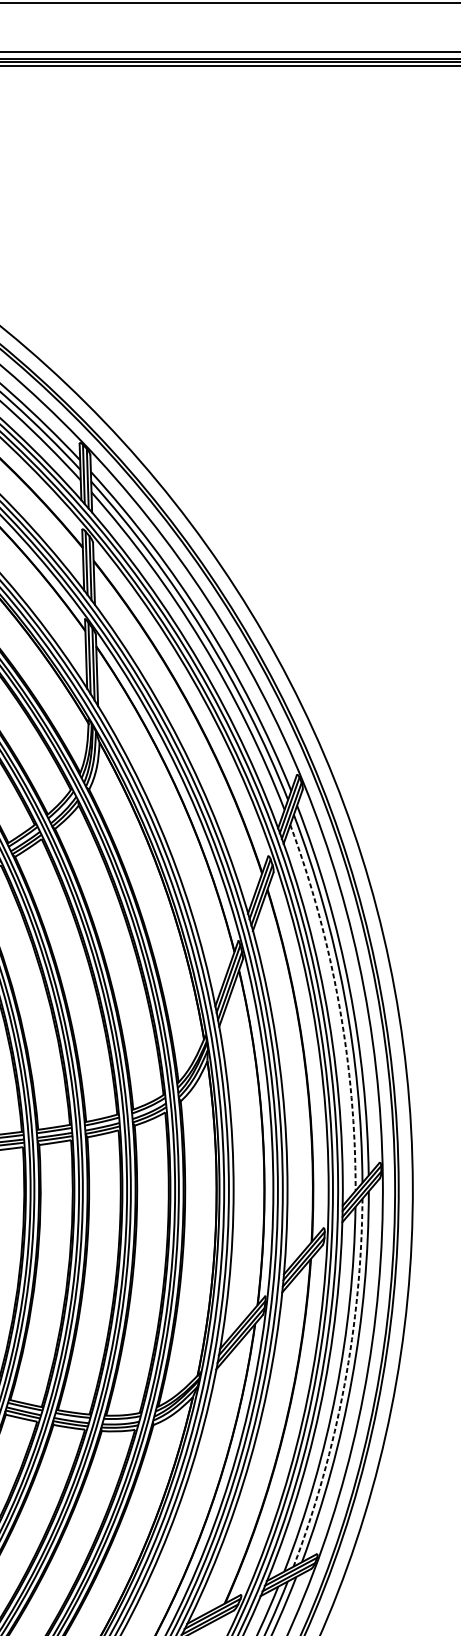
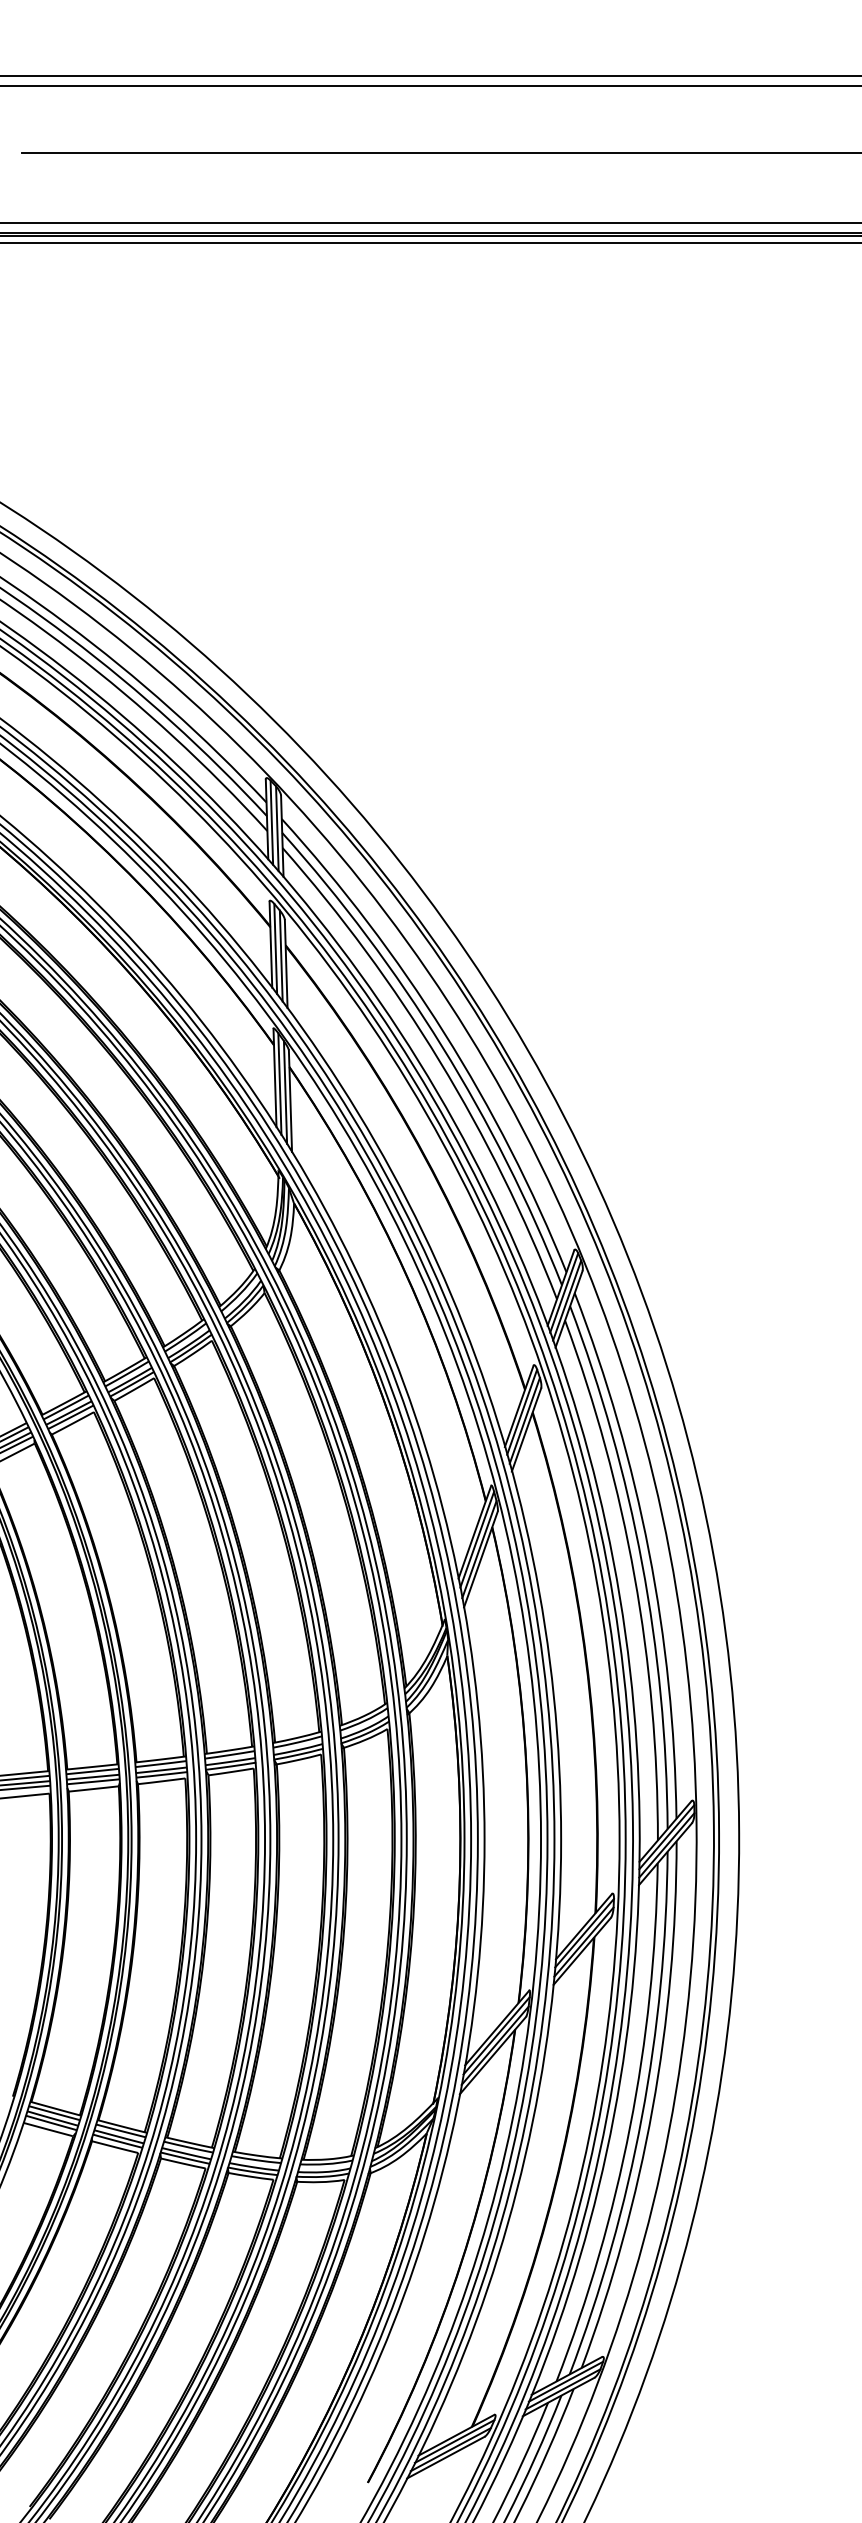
arc: (339, 1005) -> (634, 1576), dashed -> solid
arc: (344, 1385) -> (641, 2117), dashed -> solid

